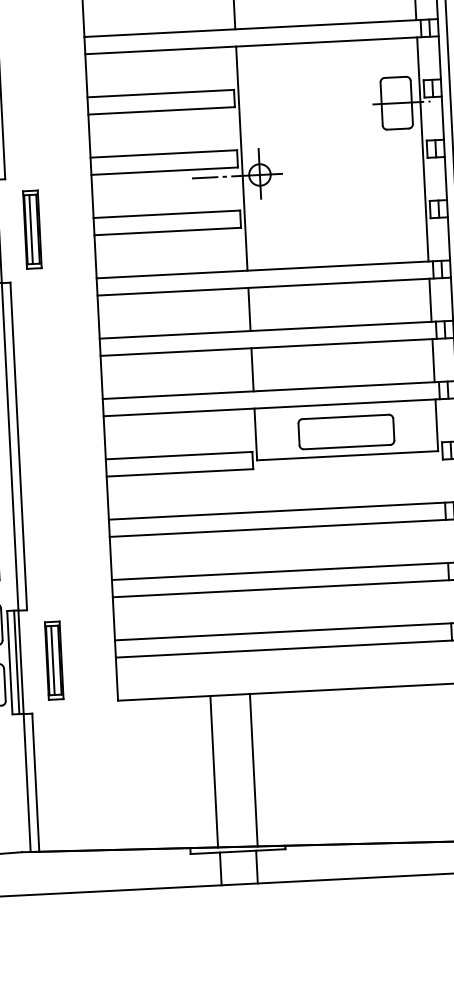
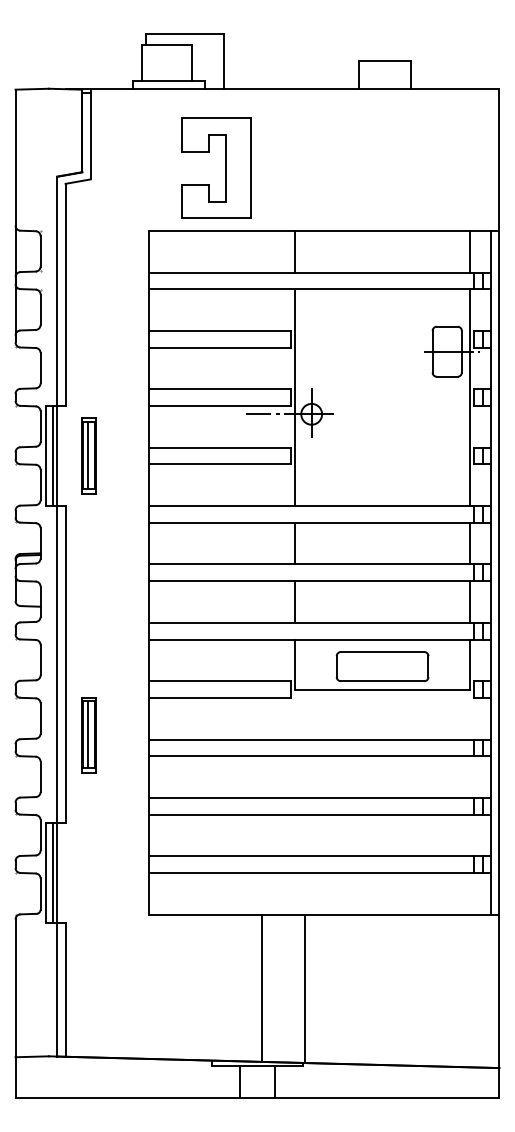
part: (53, 661) -> (88, 735), moved
line: (253, 770) -> (304, 988), moved
line: (214, 771) -> (262, 987), moved

